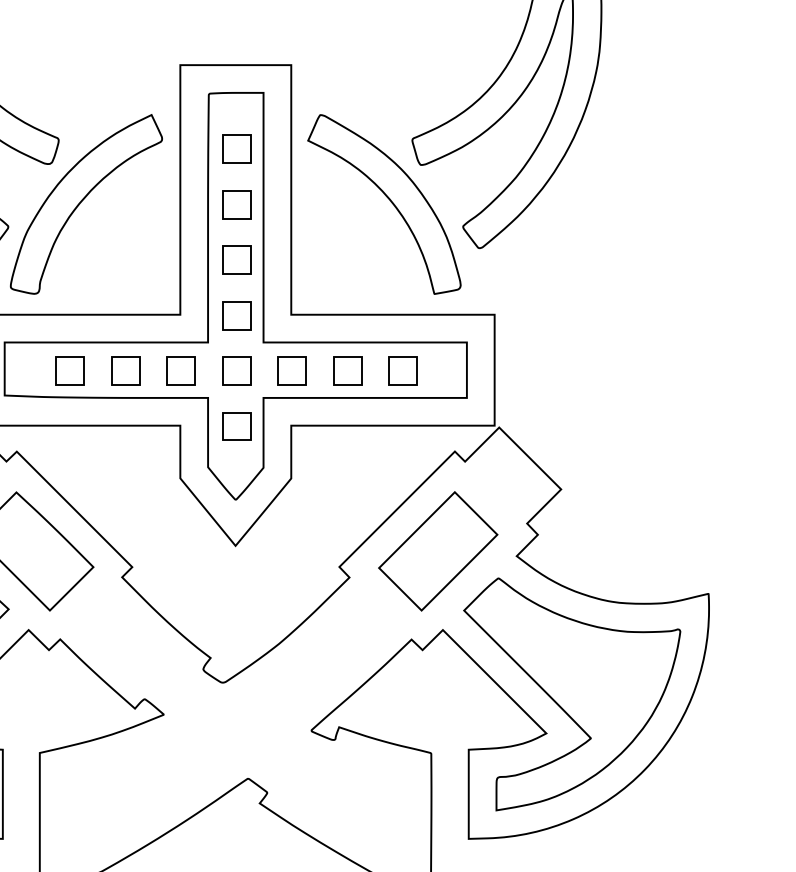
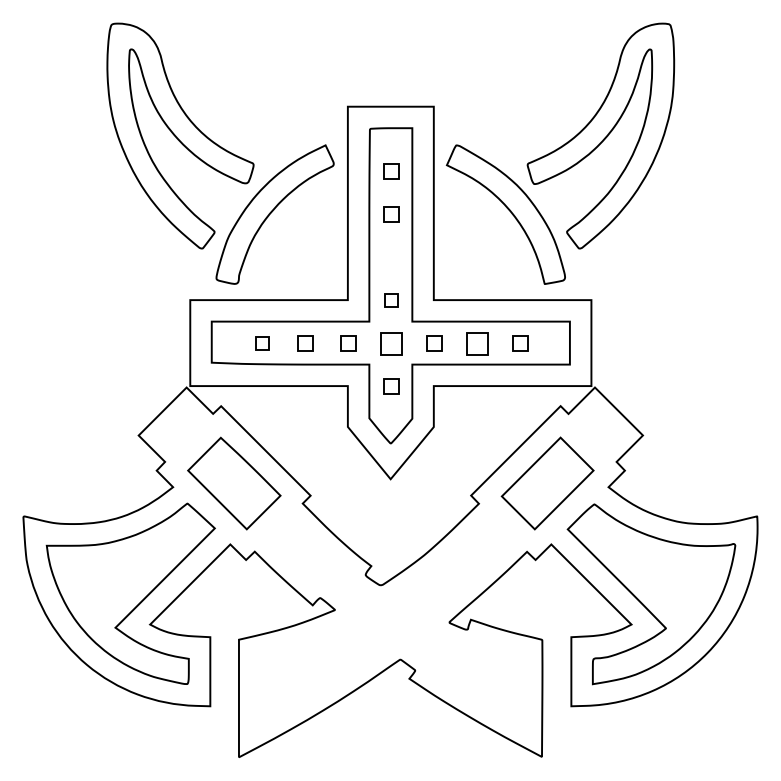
part: (236, 148) -> (391, 171), size x0.7
part: (236, 204) -> (391, 214), size x0.7
part: (236, 259) -> (391, 257), removed
part: (236, 315) -> (391, 300), size x0.6
part: (70, 370) -> (262, 343), size x0.6
part: (125, 370) -> (305, 343), size x0.7
part: (181, 370) -> (348, 343), size x0.7
part: (292, 370) -> (434, 343), size x0.7
part: (403, 370) -> (520, 343), size x0.7
part: (236, 426) -> (391, 386), size x0.7

